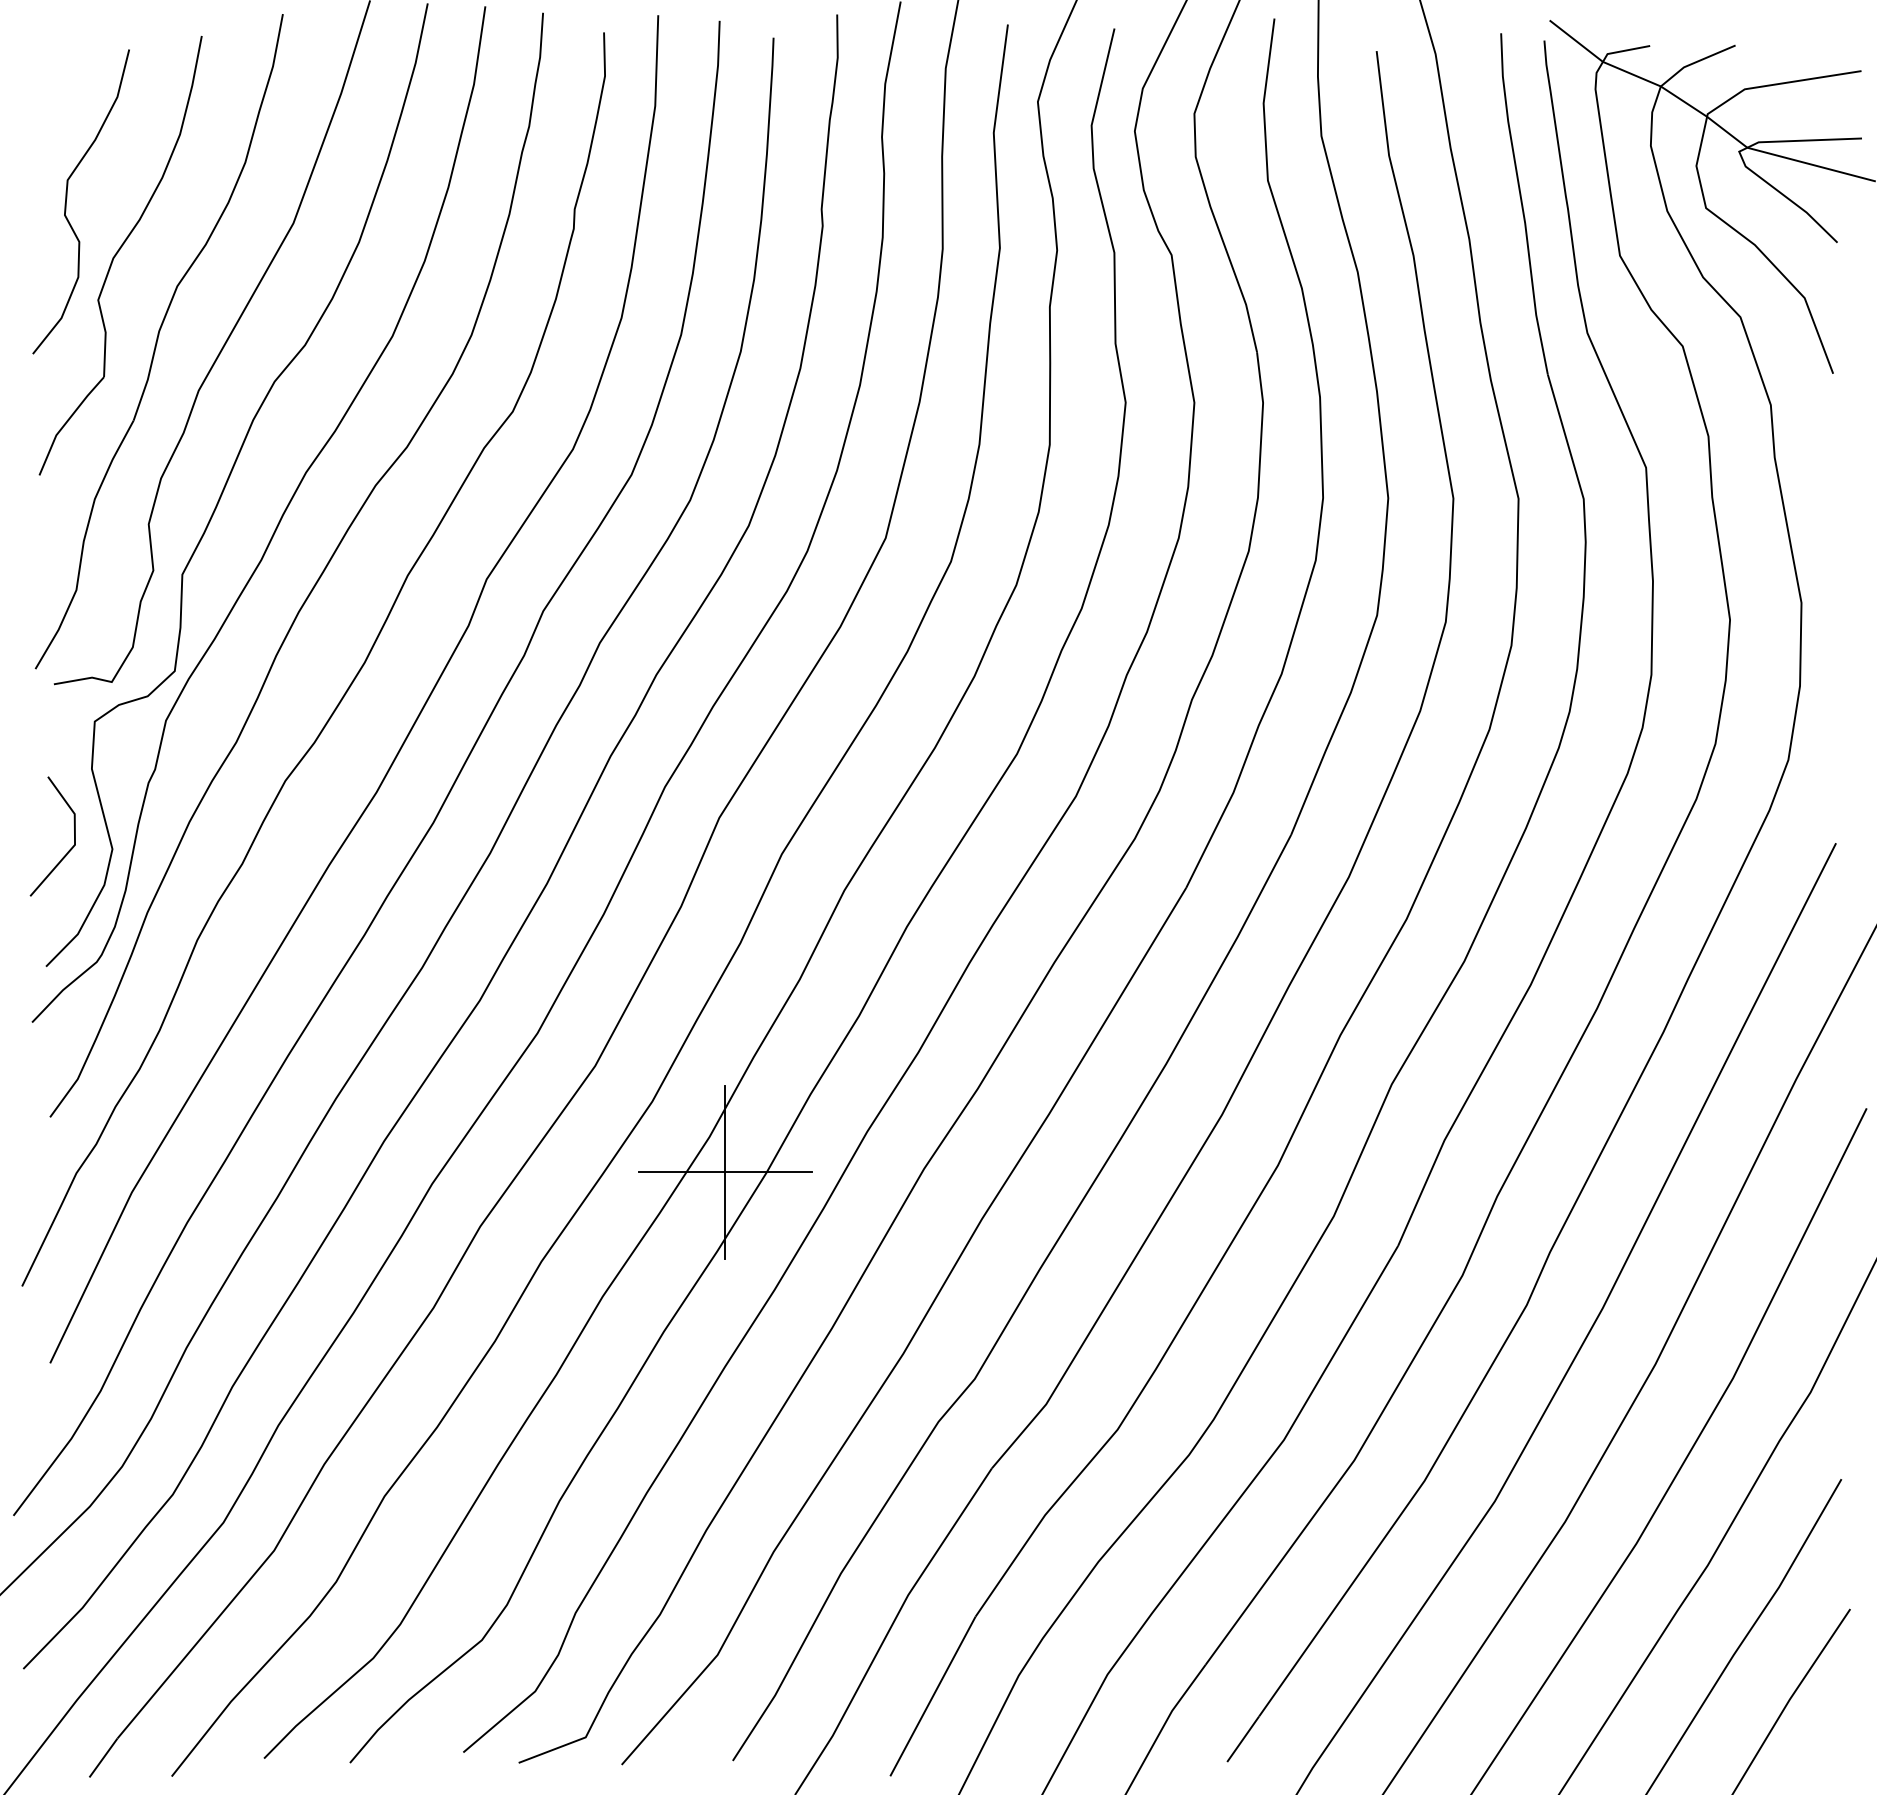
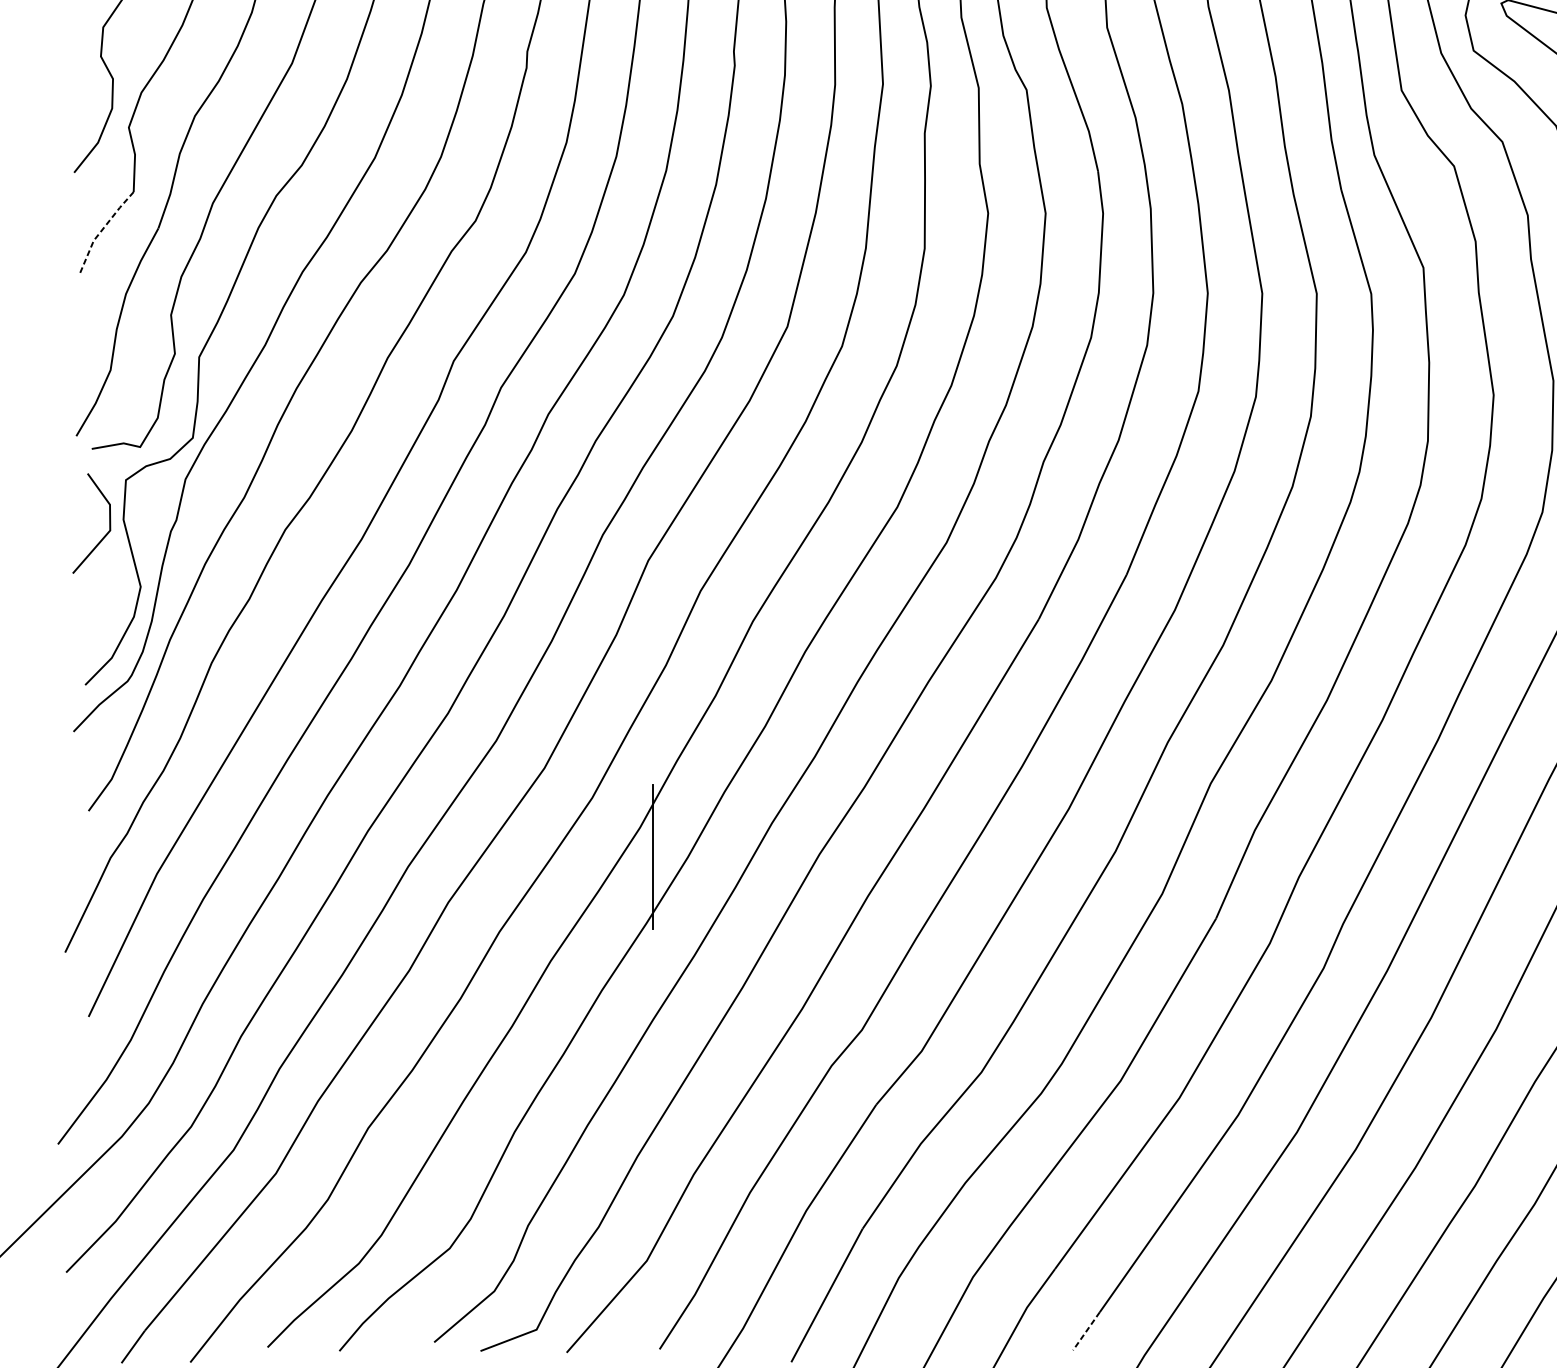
line: (66, 422) -> (102, 229), solid -> dashed
line: (67, 851) -> (103, 536), moved
line: (725, 1172) -> (653, 857), removed
line: (1243, 1739) -> (1086, 1331), solid -> dashed

